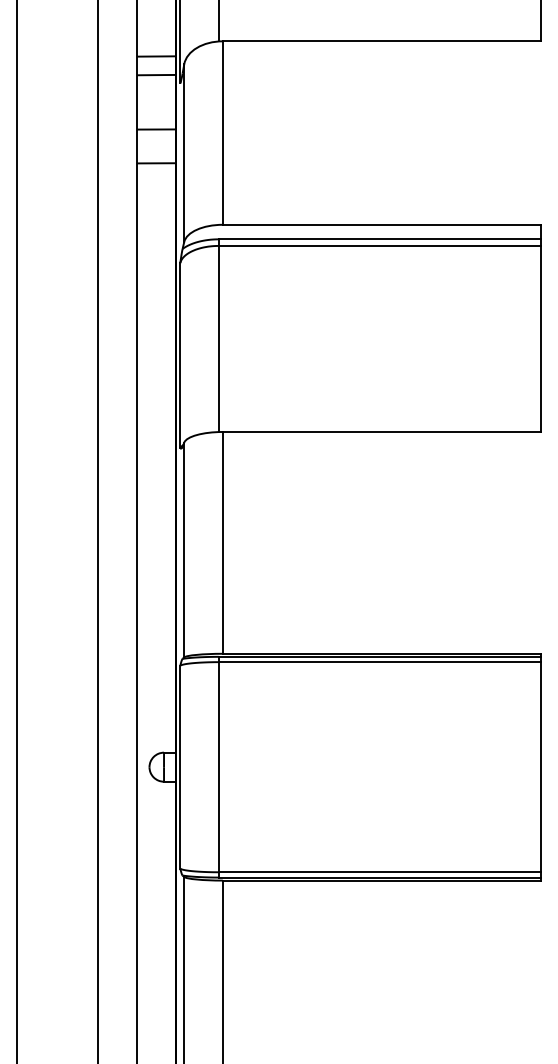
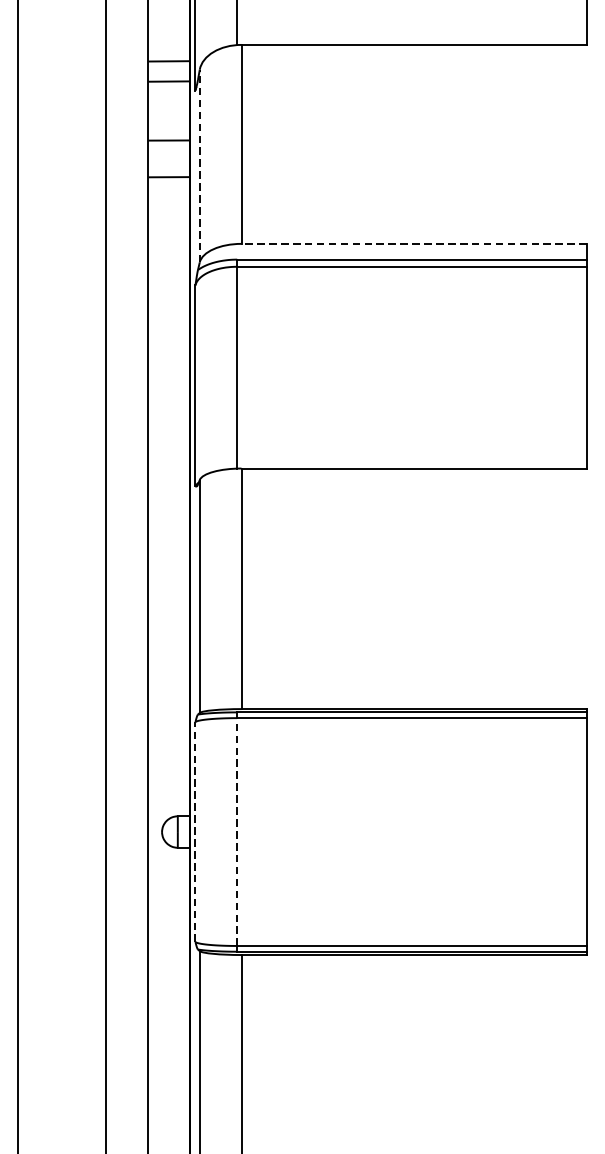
line: (184, 153) -> (200, 166), solid -> dashed
line: (381, 224) -> (413, 243), solid -> dashed
line: (180, 766) -> (195, 831), solid -> dashed
line: (218, 766) -> (236, 831), solid -> dashed

